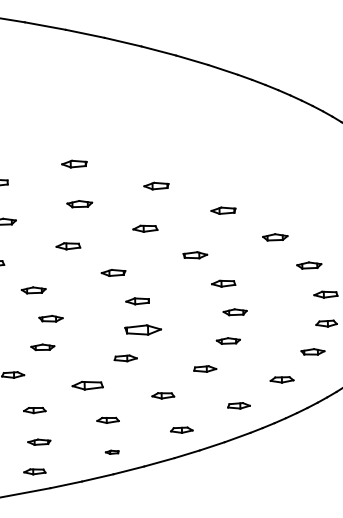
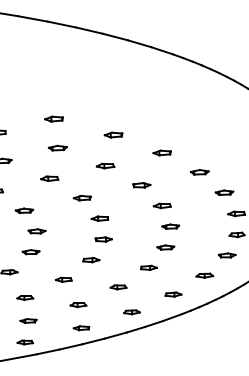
part: (142, 329) -> (103, 239), size x0.62
part: (87, 385) -> (63, 279), size x0.71
part: (112, 452) -> (81, 328), size x1.67

